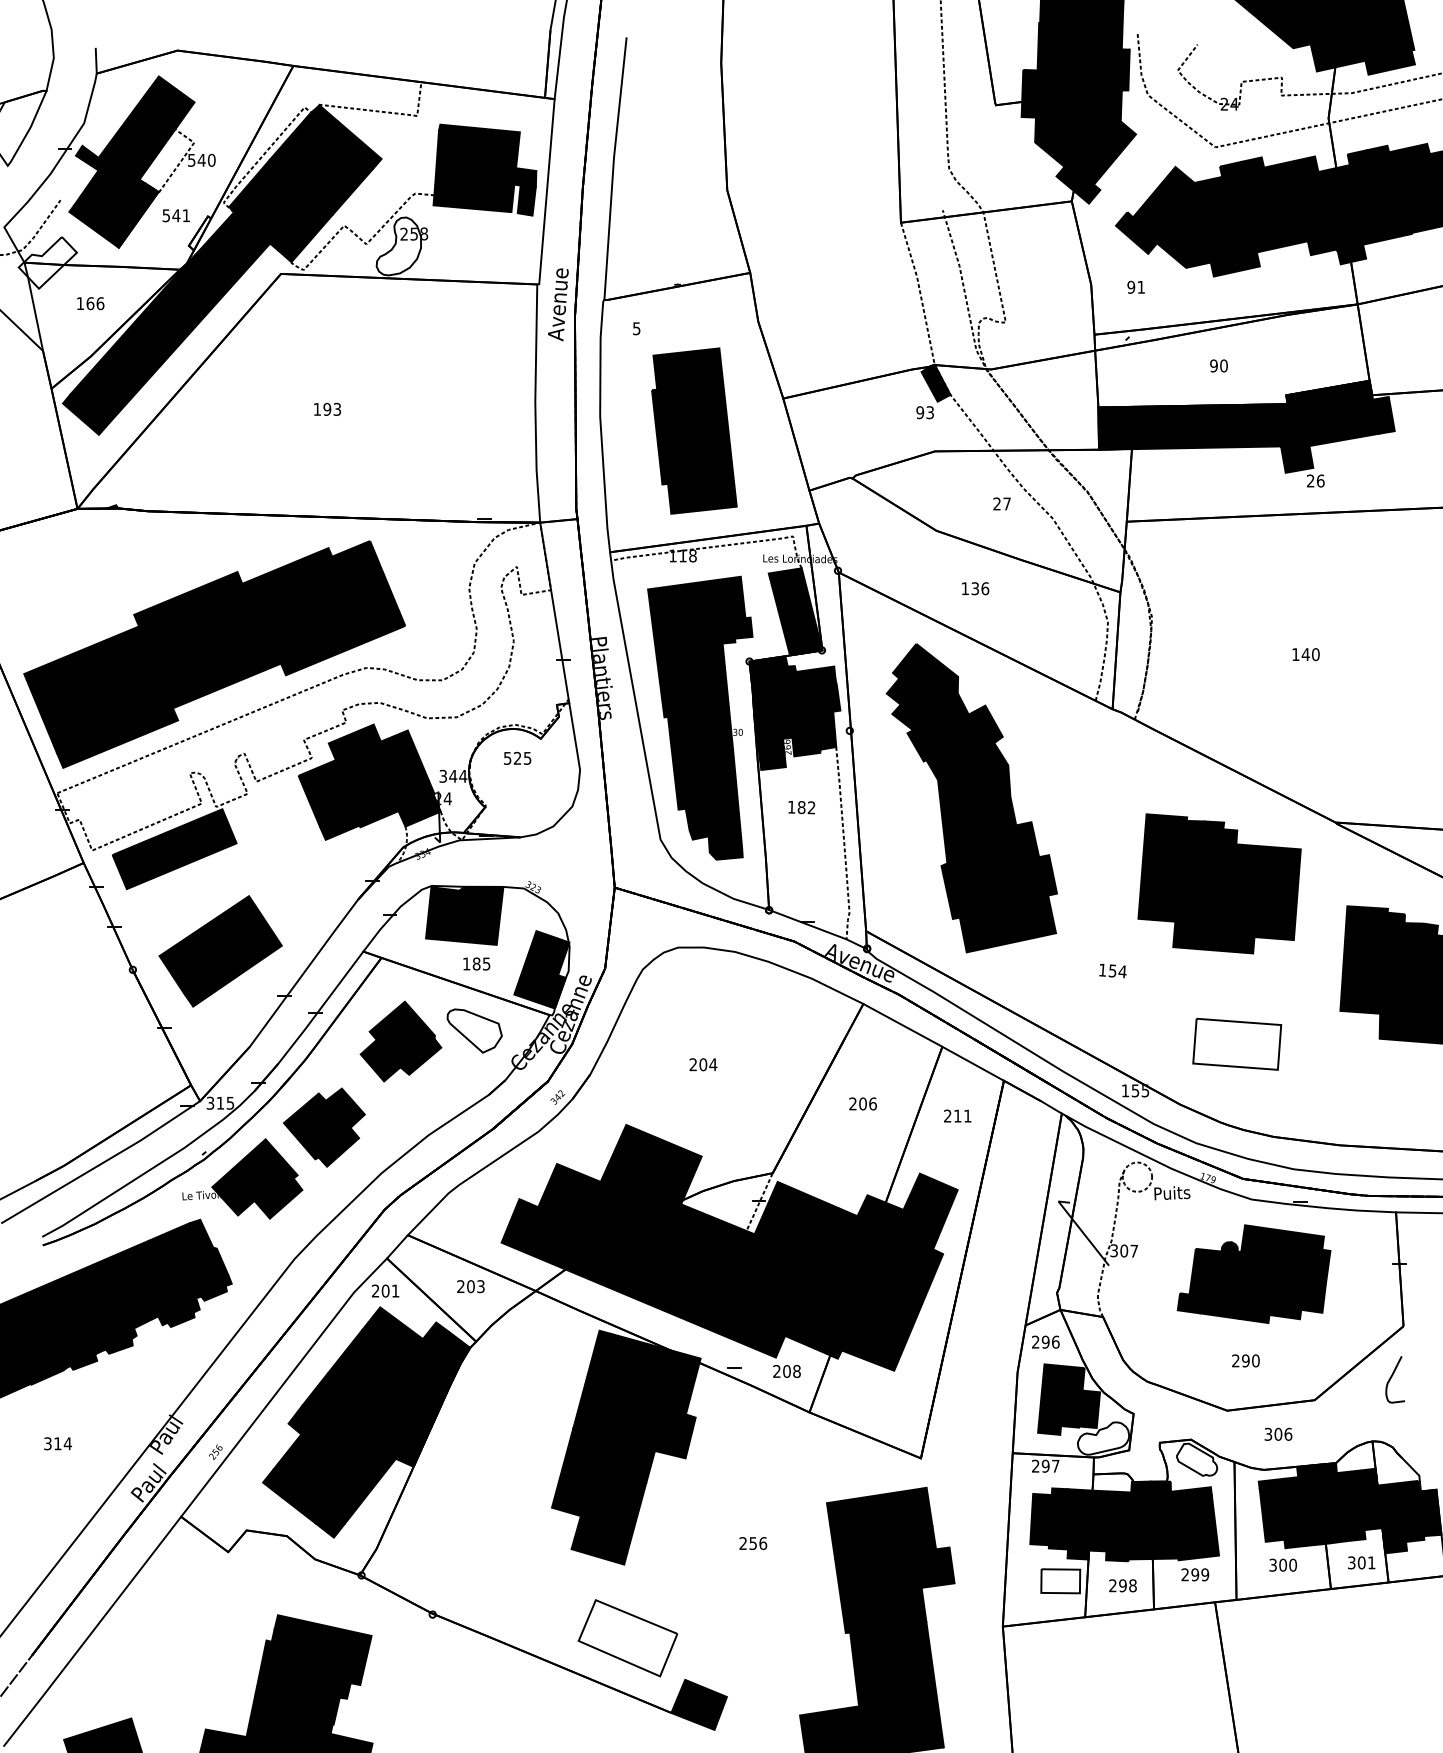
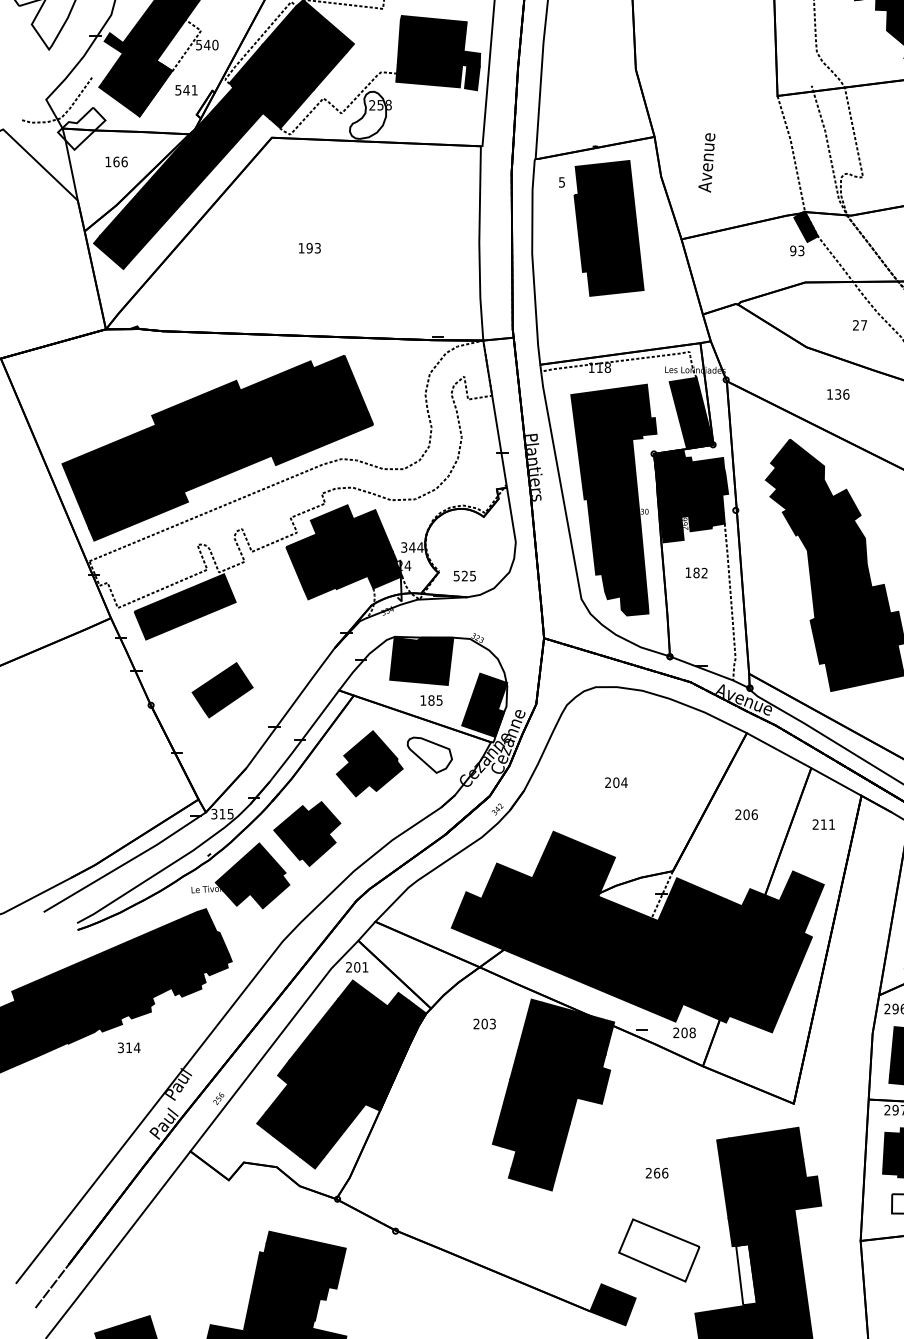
text: (558, 304) -> (707, 162), moved
part: (694, 430) -> (609, 227), moved
text: (517, 757) -> (464, 575), moved
part: (220, 951) -> (222, 690), size x0.6
text: (470, 1286) -> (484, 1023), moved
text: (57, 1443) -> (128, 1047), moved
text: (753, 1543) -> (657, 1173), 256 -> 266
part: (627, 1638) -> (658, 1250), moved
fill: (862, 1667) -> (746, 1274), removed

